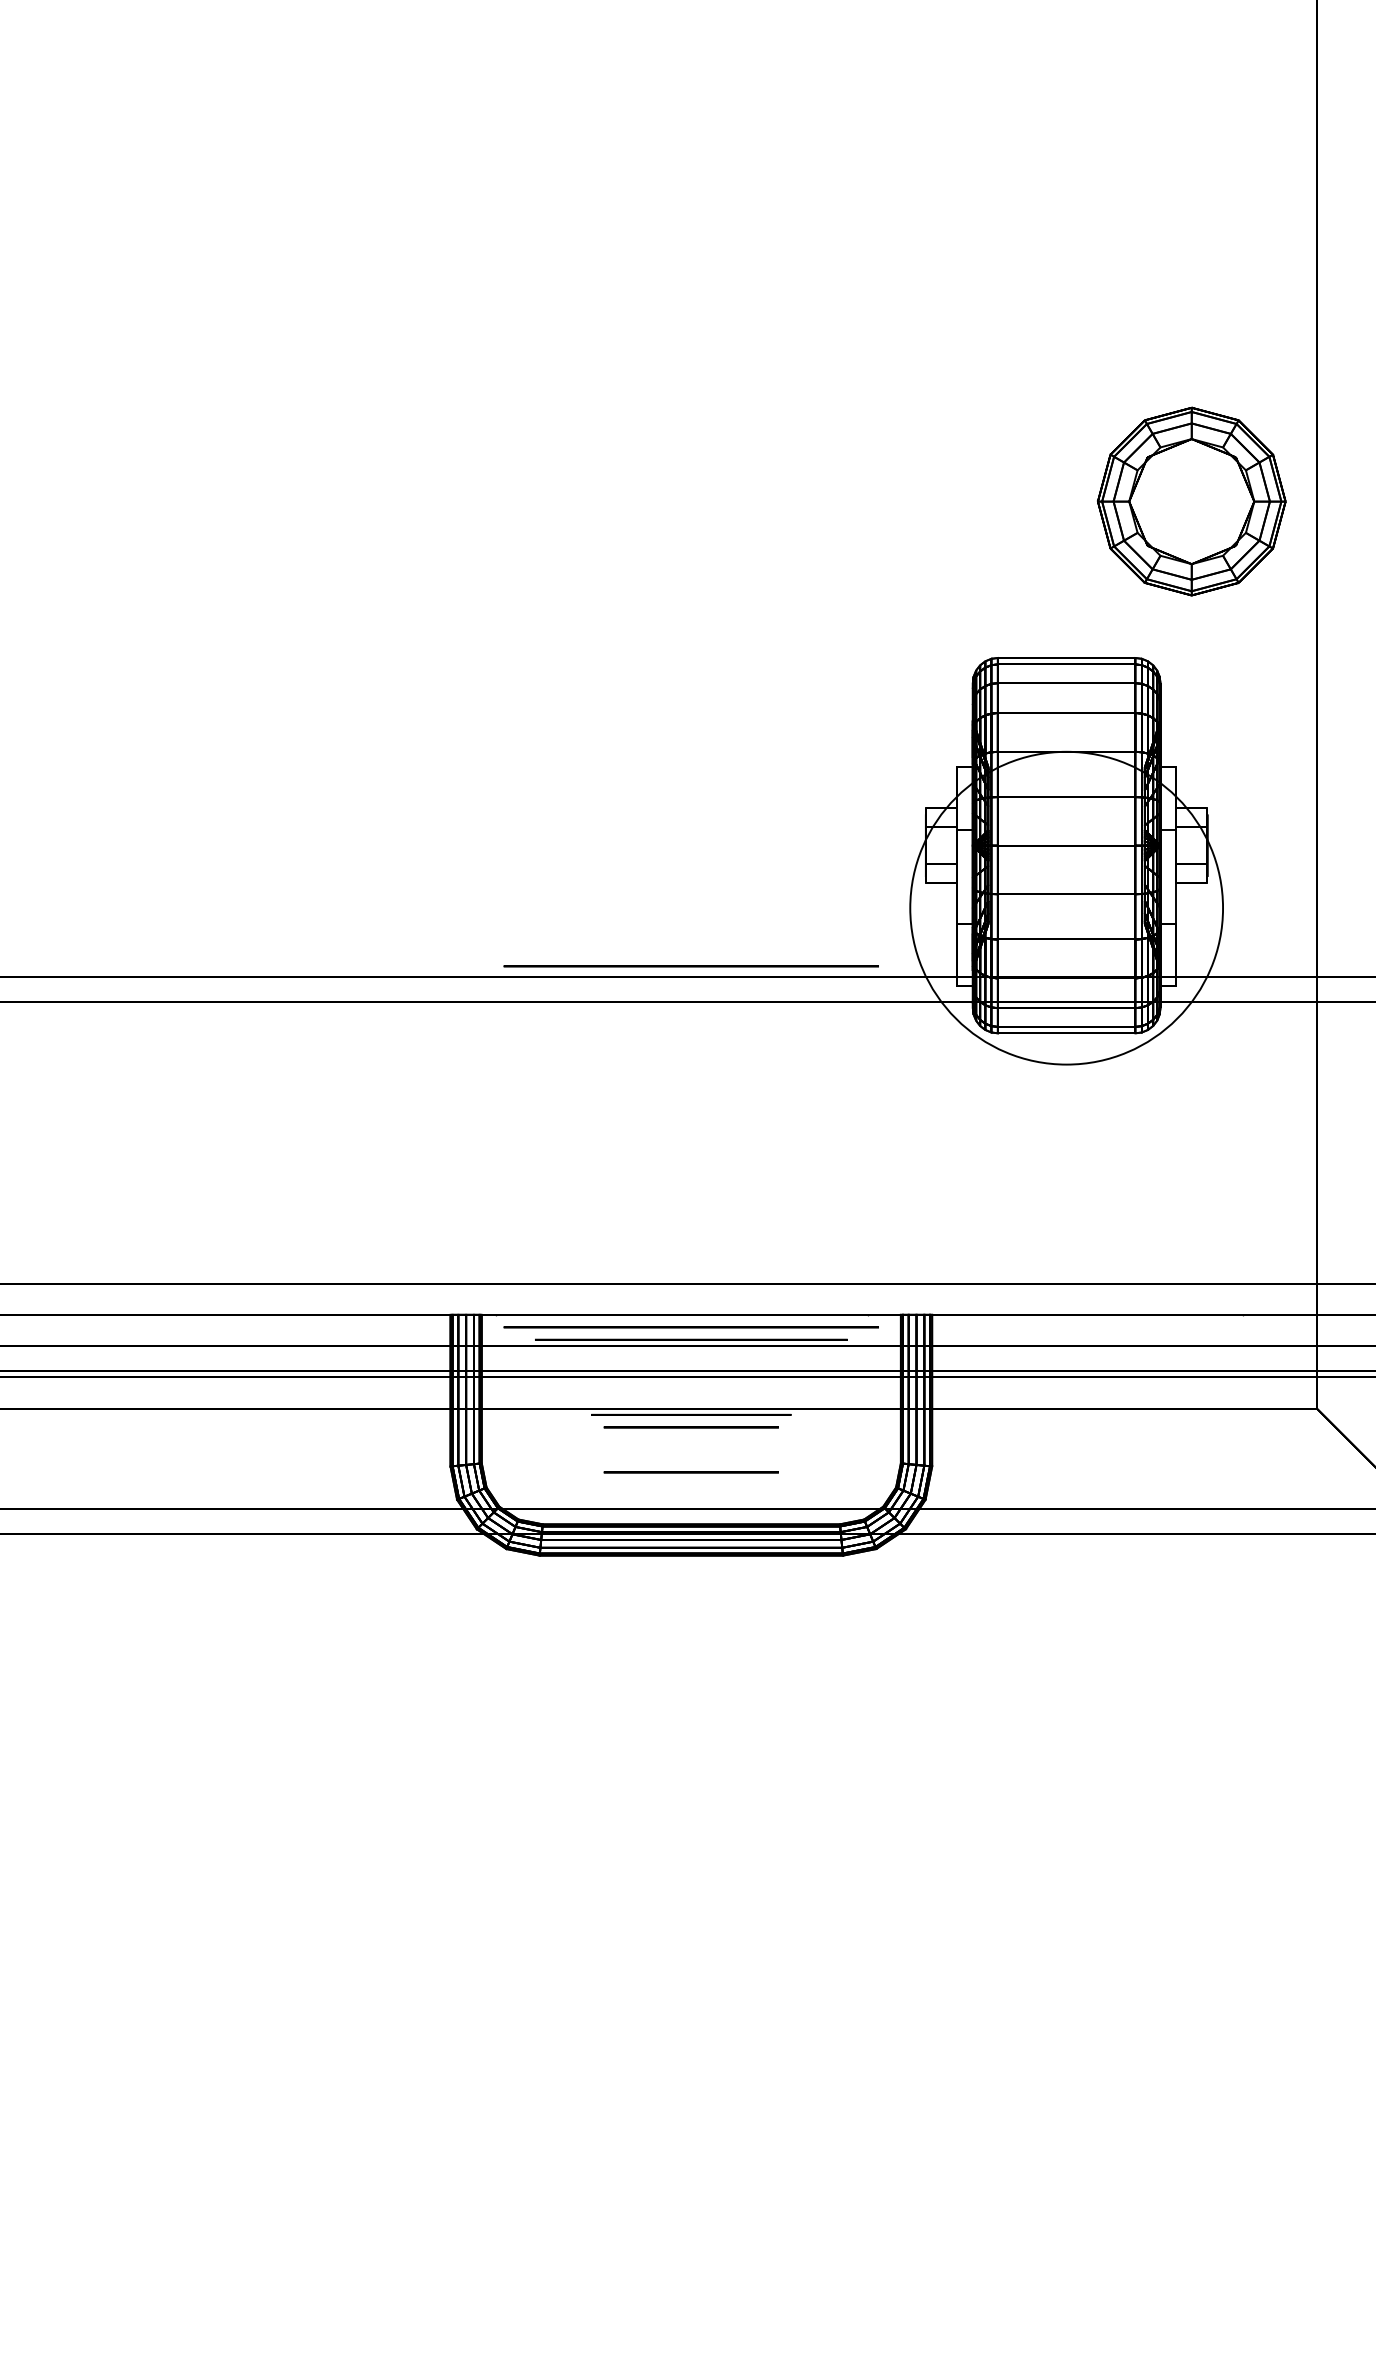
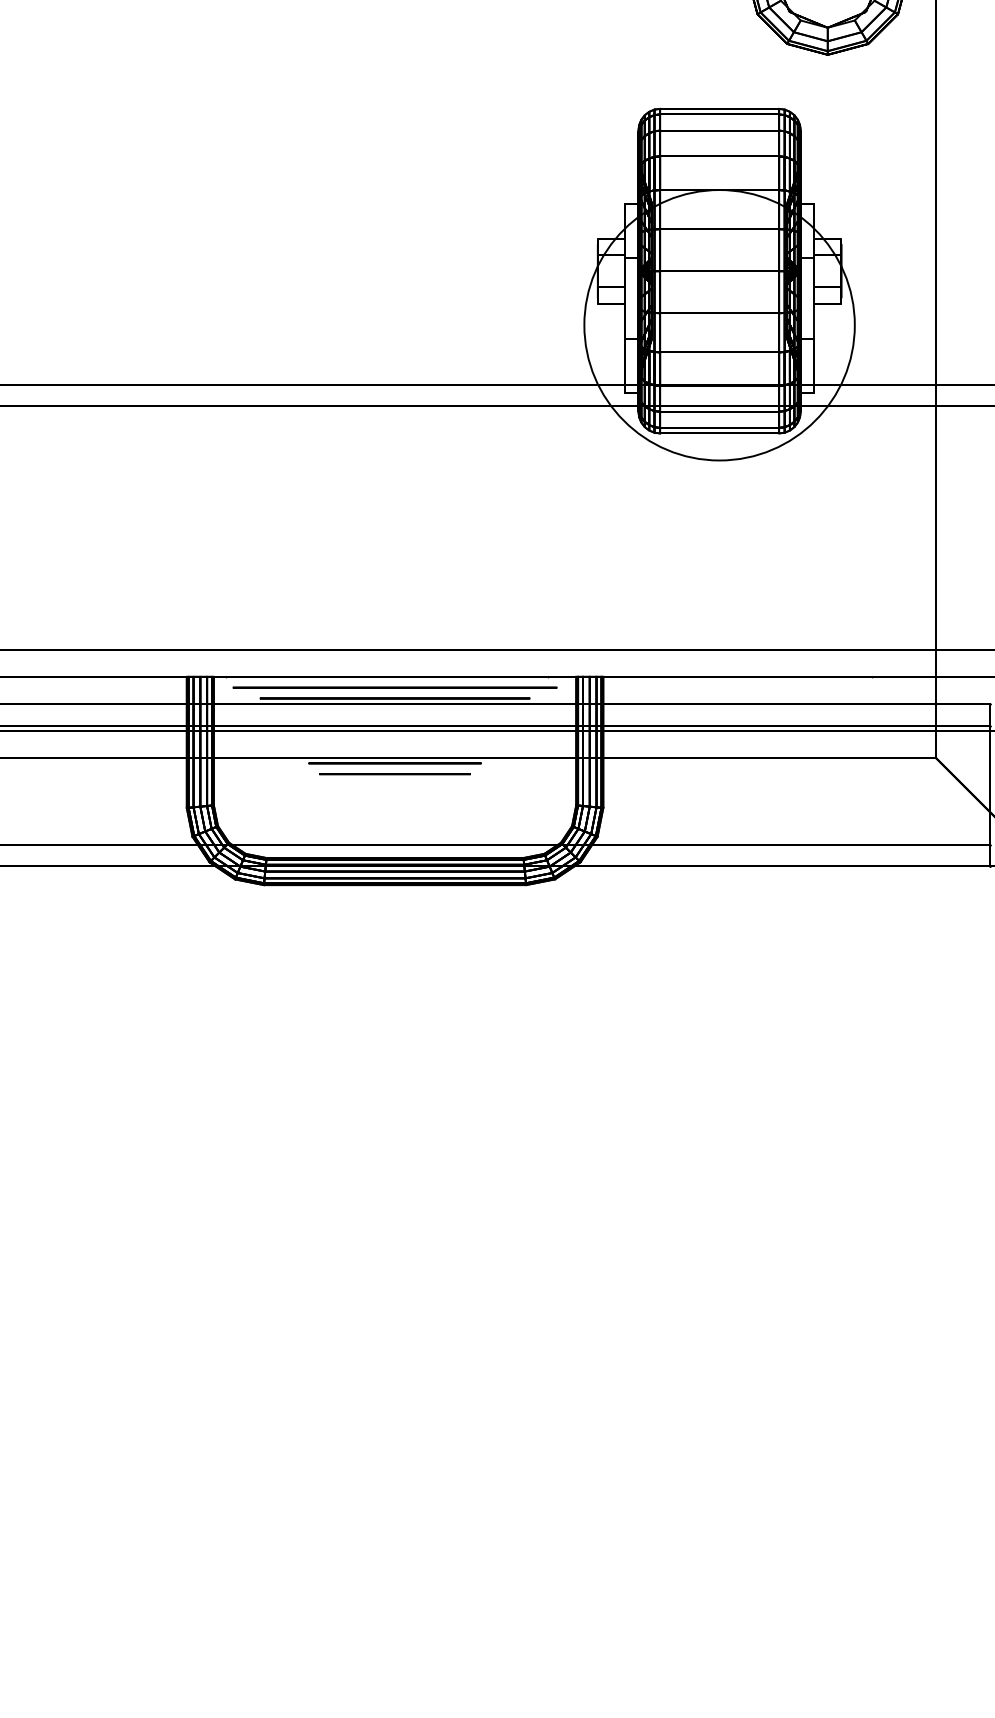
circle: (690, 966) -> (394, 375), removed
circle: (690, 1472) -> (394, 813), removed

